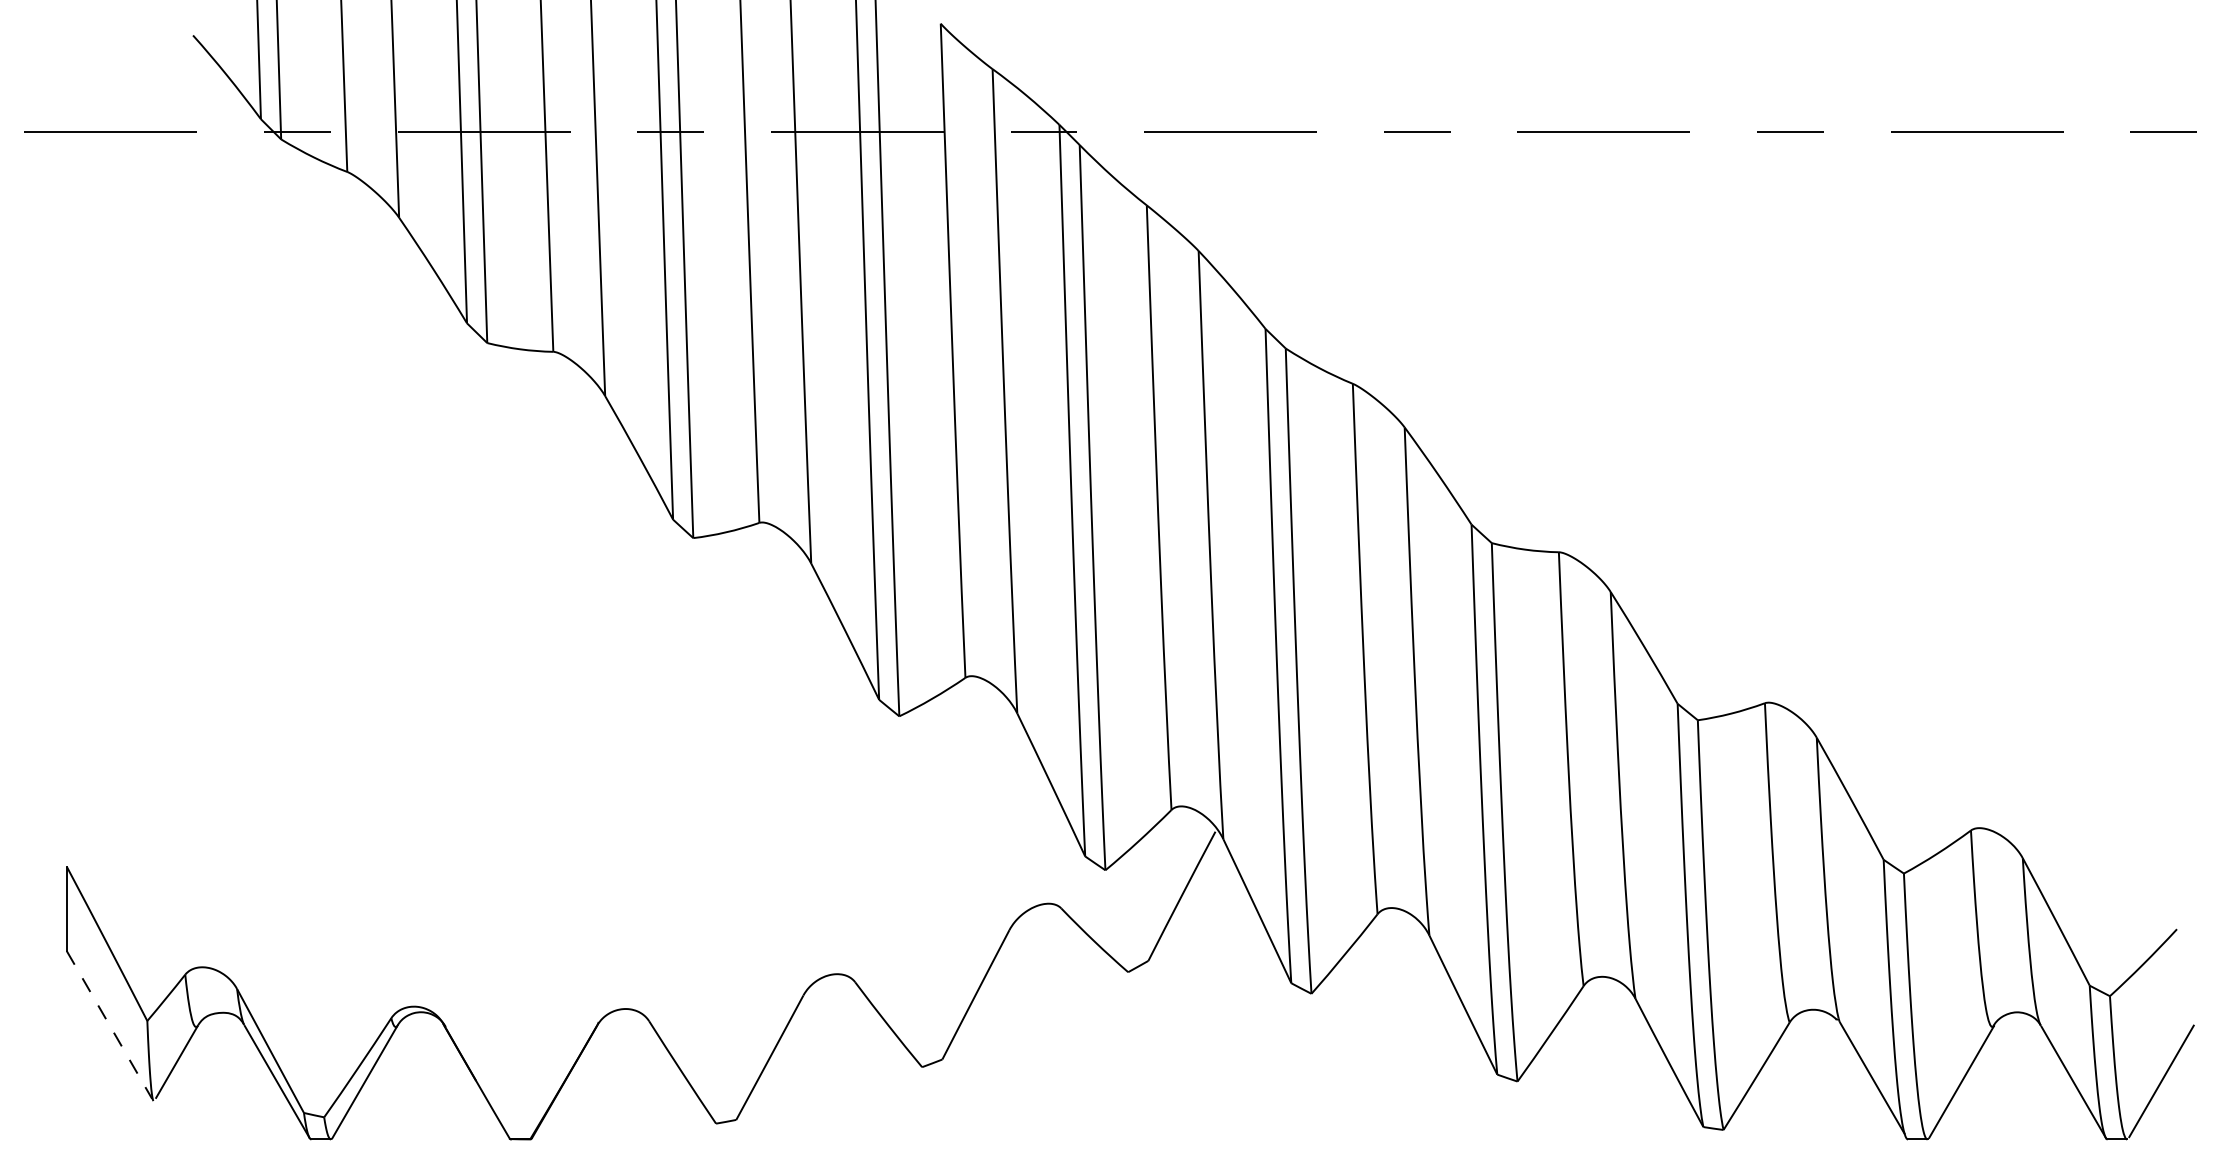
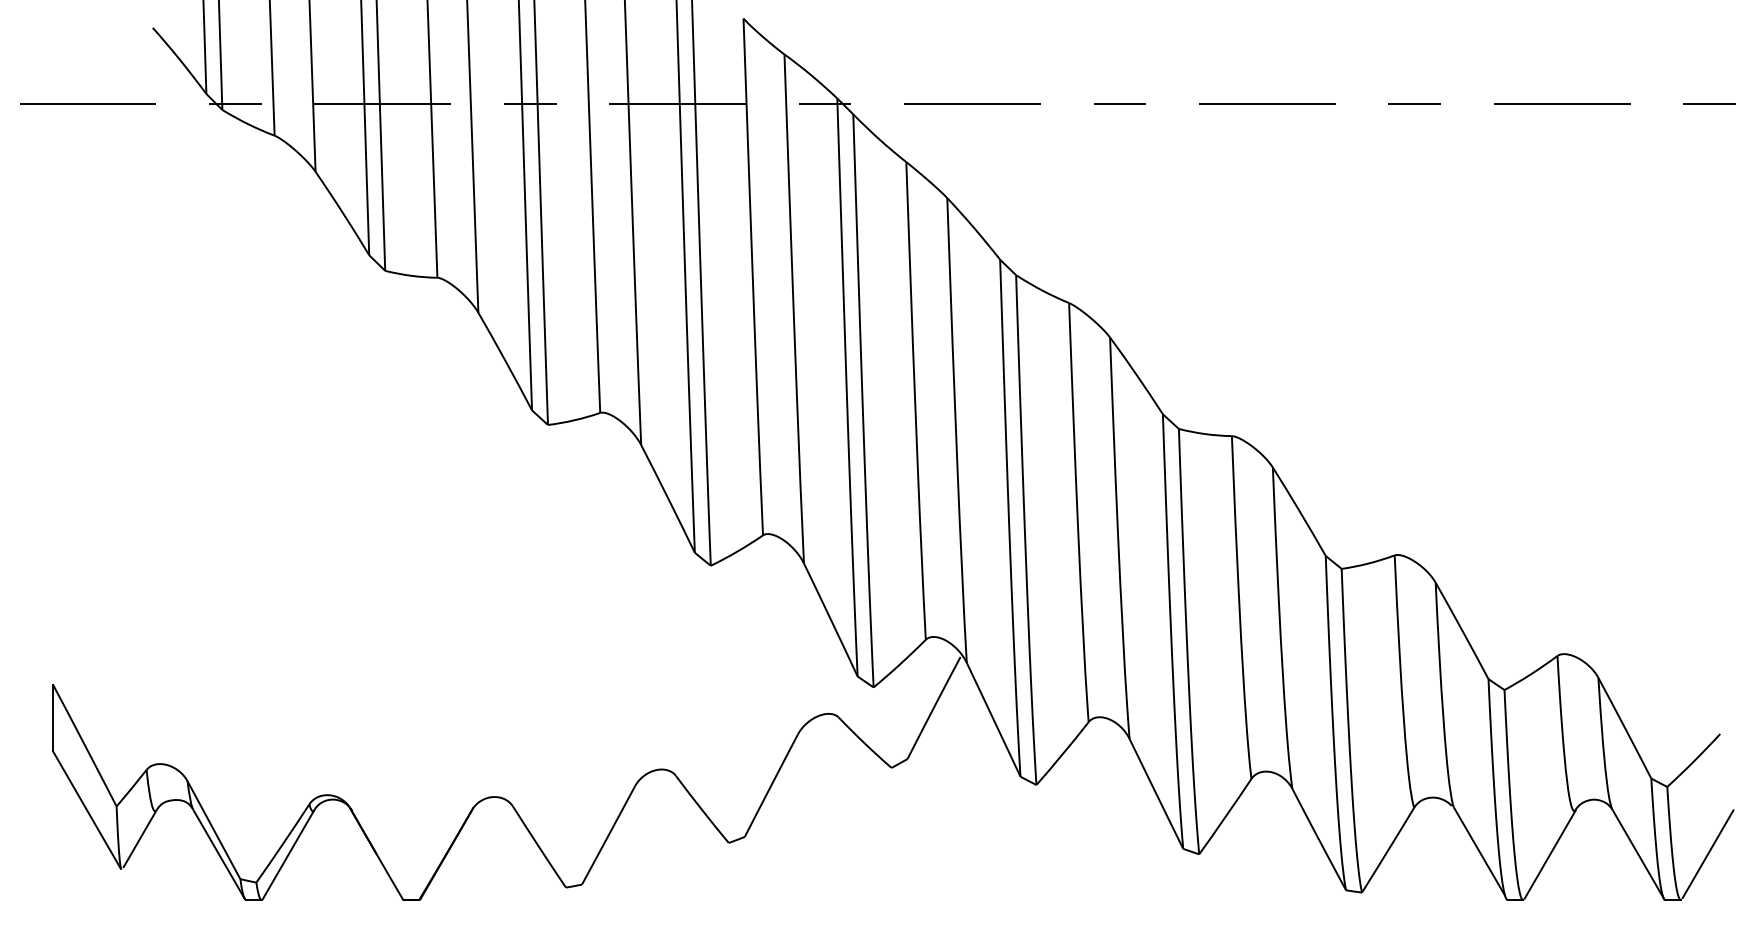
line: (109, 1025) -> (86, 810), dashed -> solid

